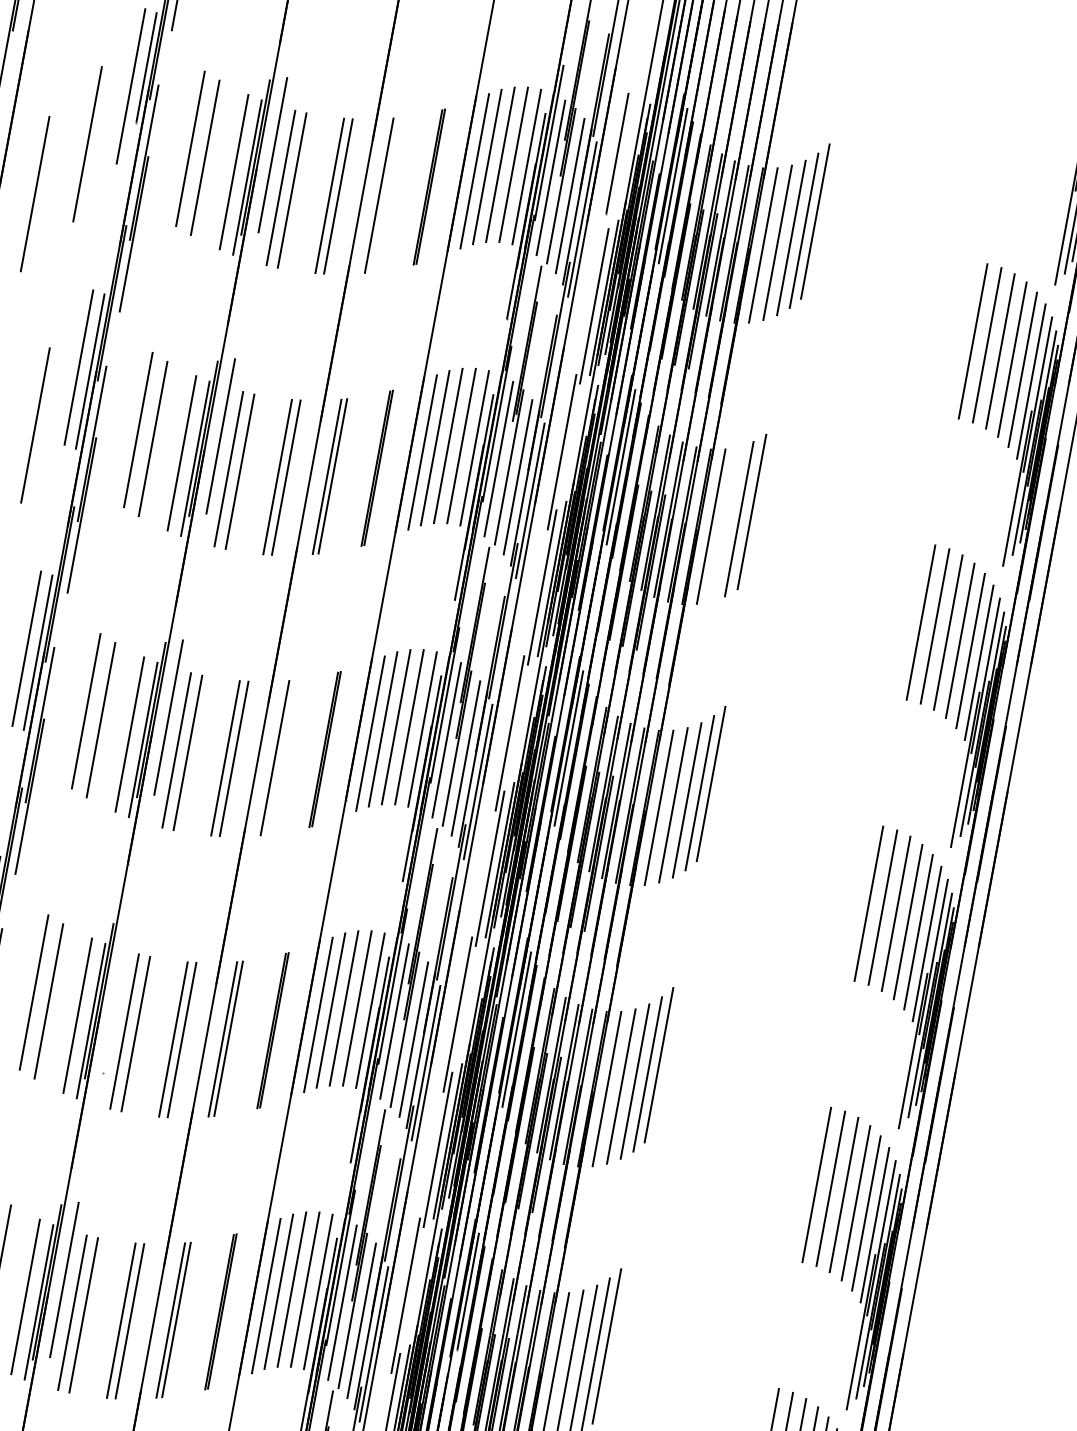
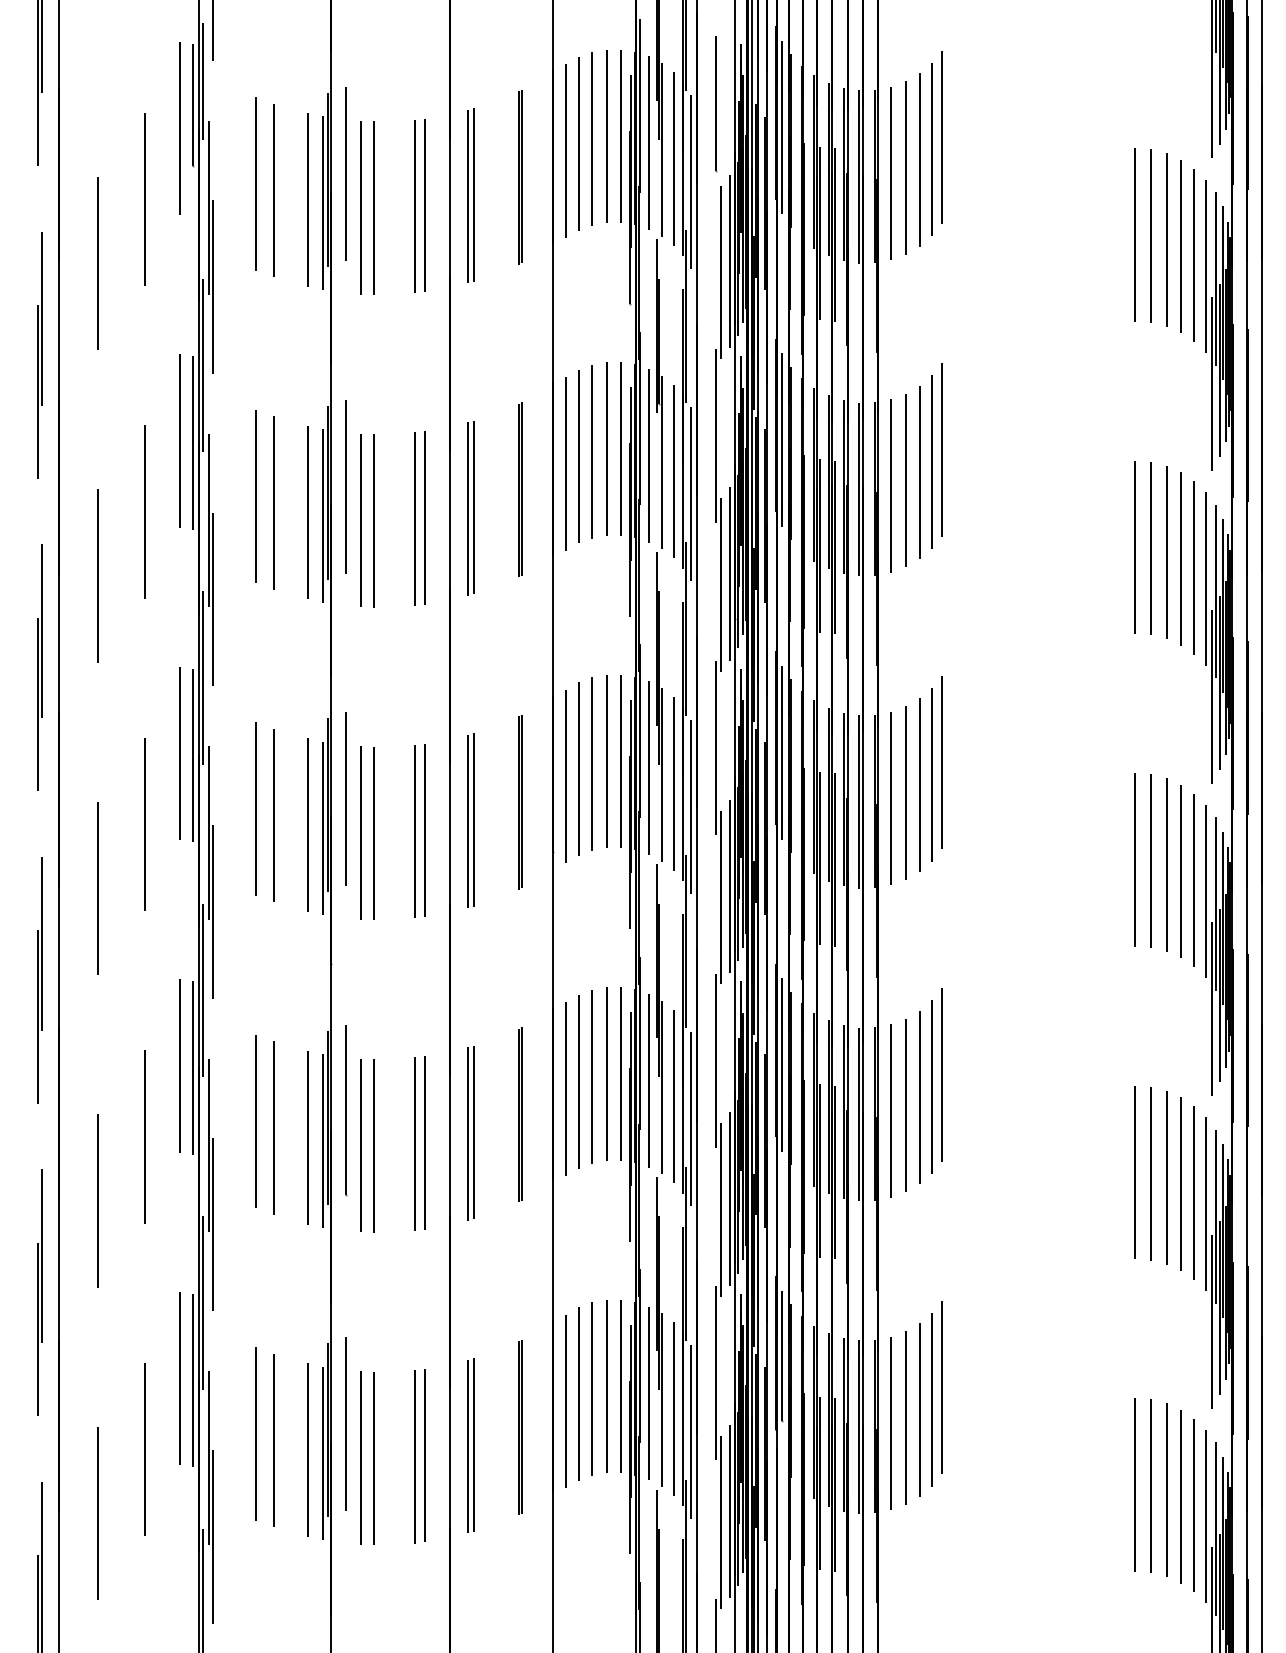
line: (385, 194) -> (474, 194), added
line: (763, 502) -> (942, 449), added
line: (725, 524) -> (905, 480), added
line: (280, 757) -> (474, 819), added
line: (116, 996) -> (345, 1109), added

